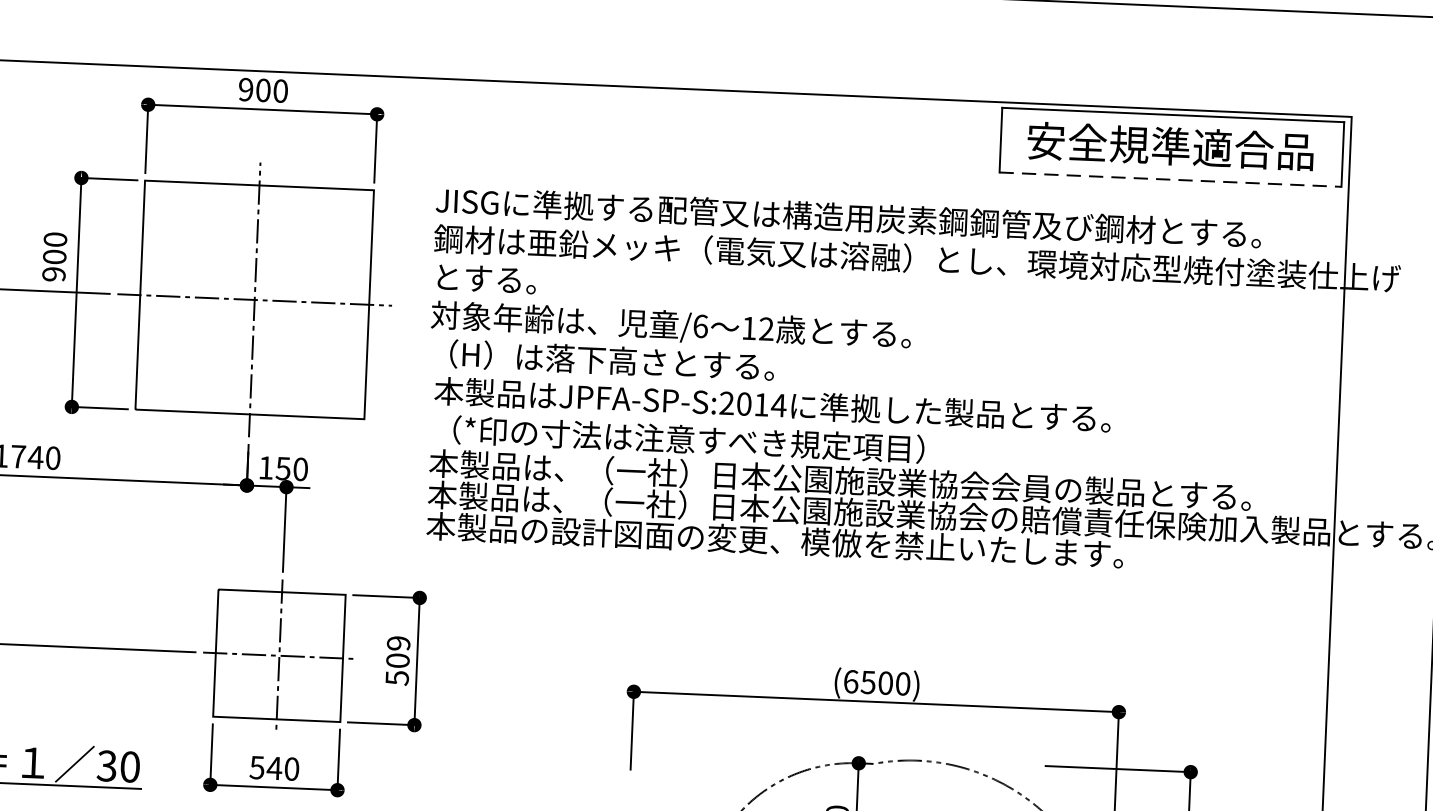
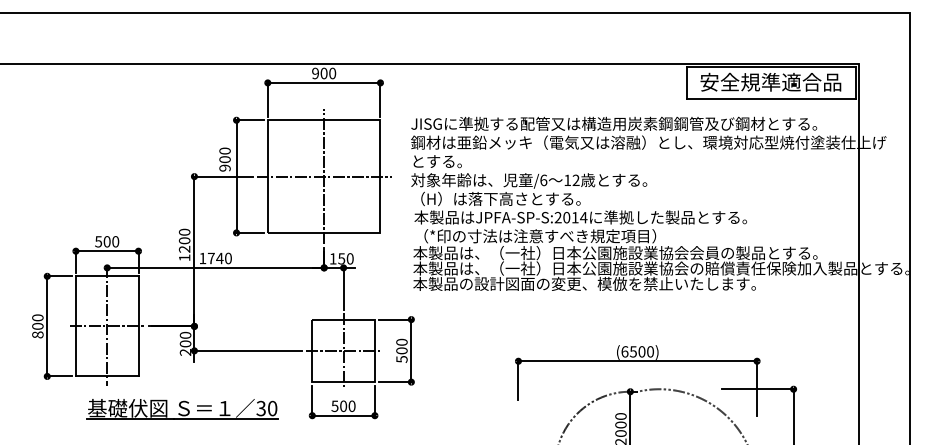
line: (1170, 179) -> (771, 98), dashed -> solid
text: (397, 641) -> (401, 341), 509 -> 500
text: (274, 768) -> (343, 406), 540 -> 500

